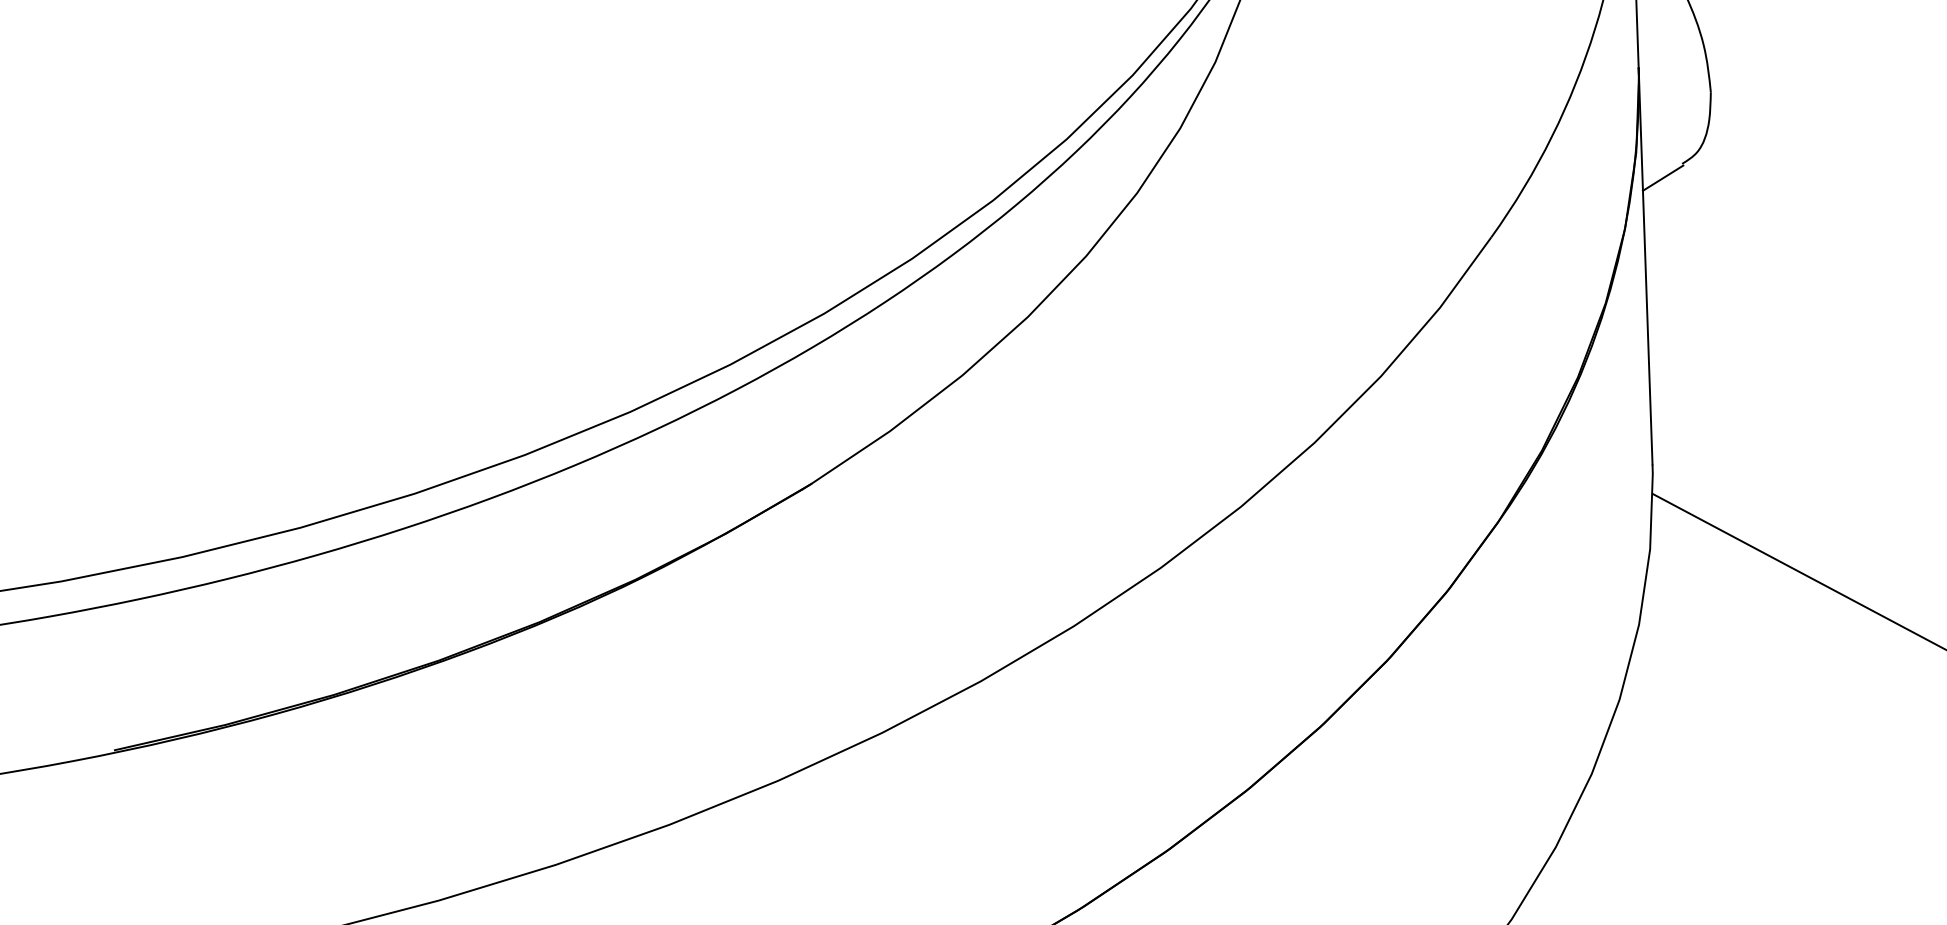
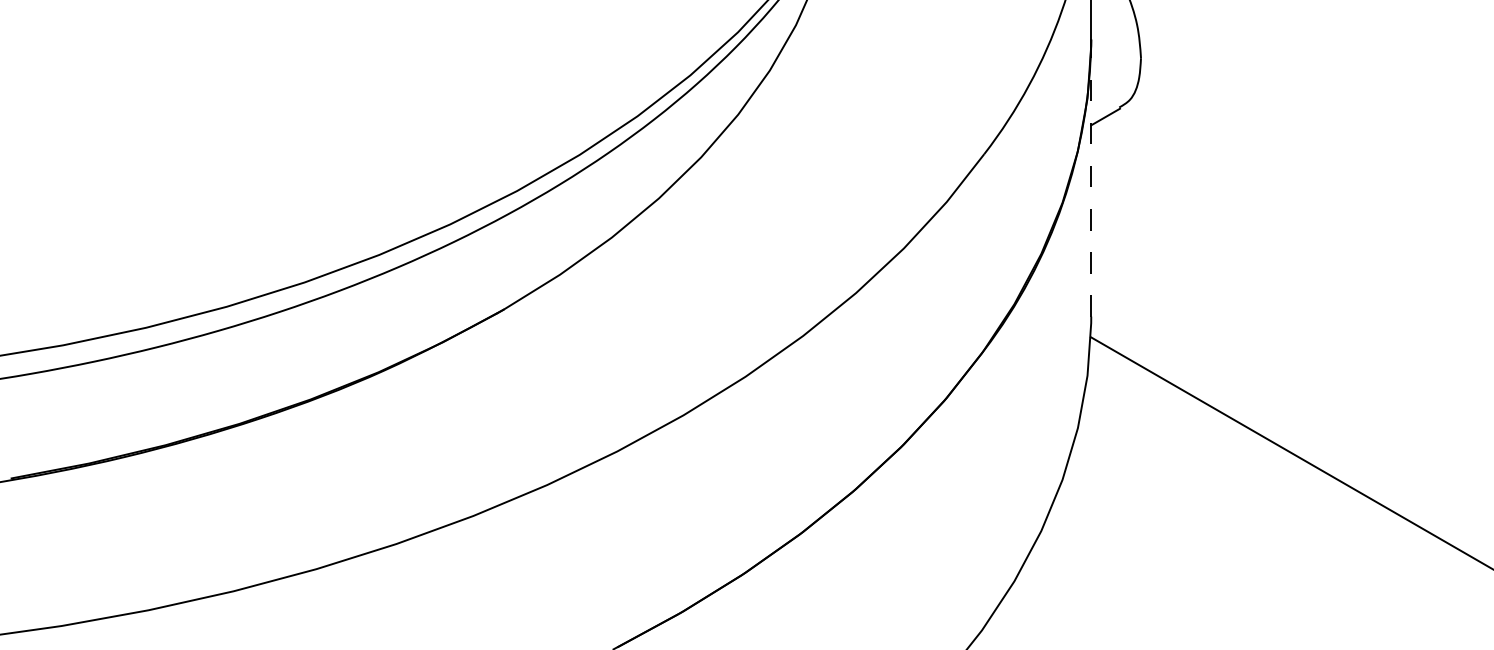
line: (1645, 266) -> (1091, 178), solid -> dashed

